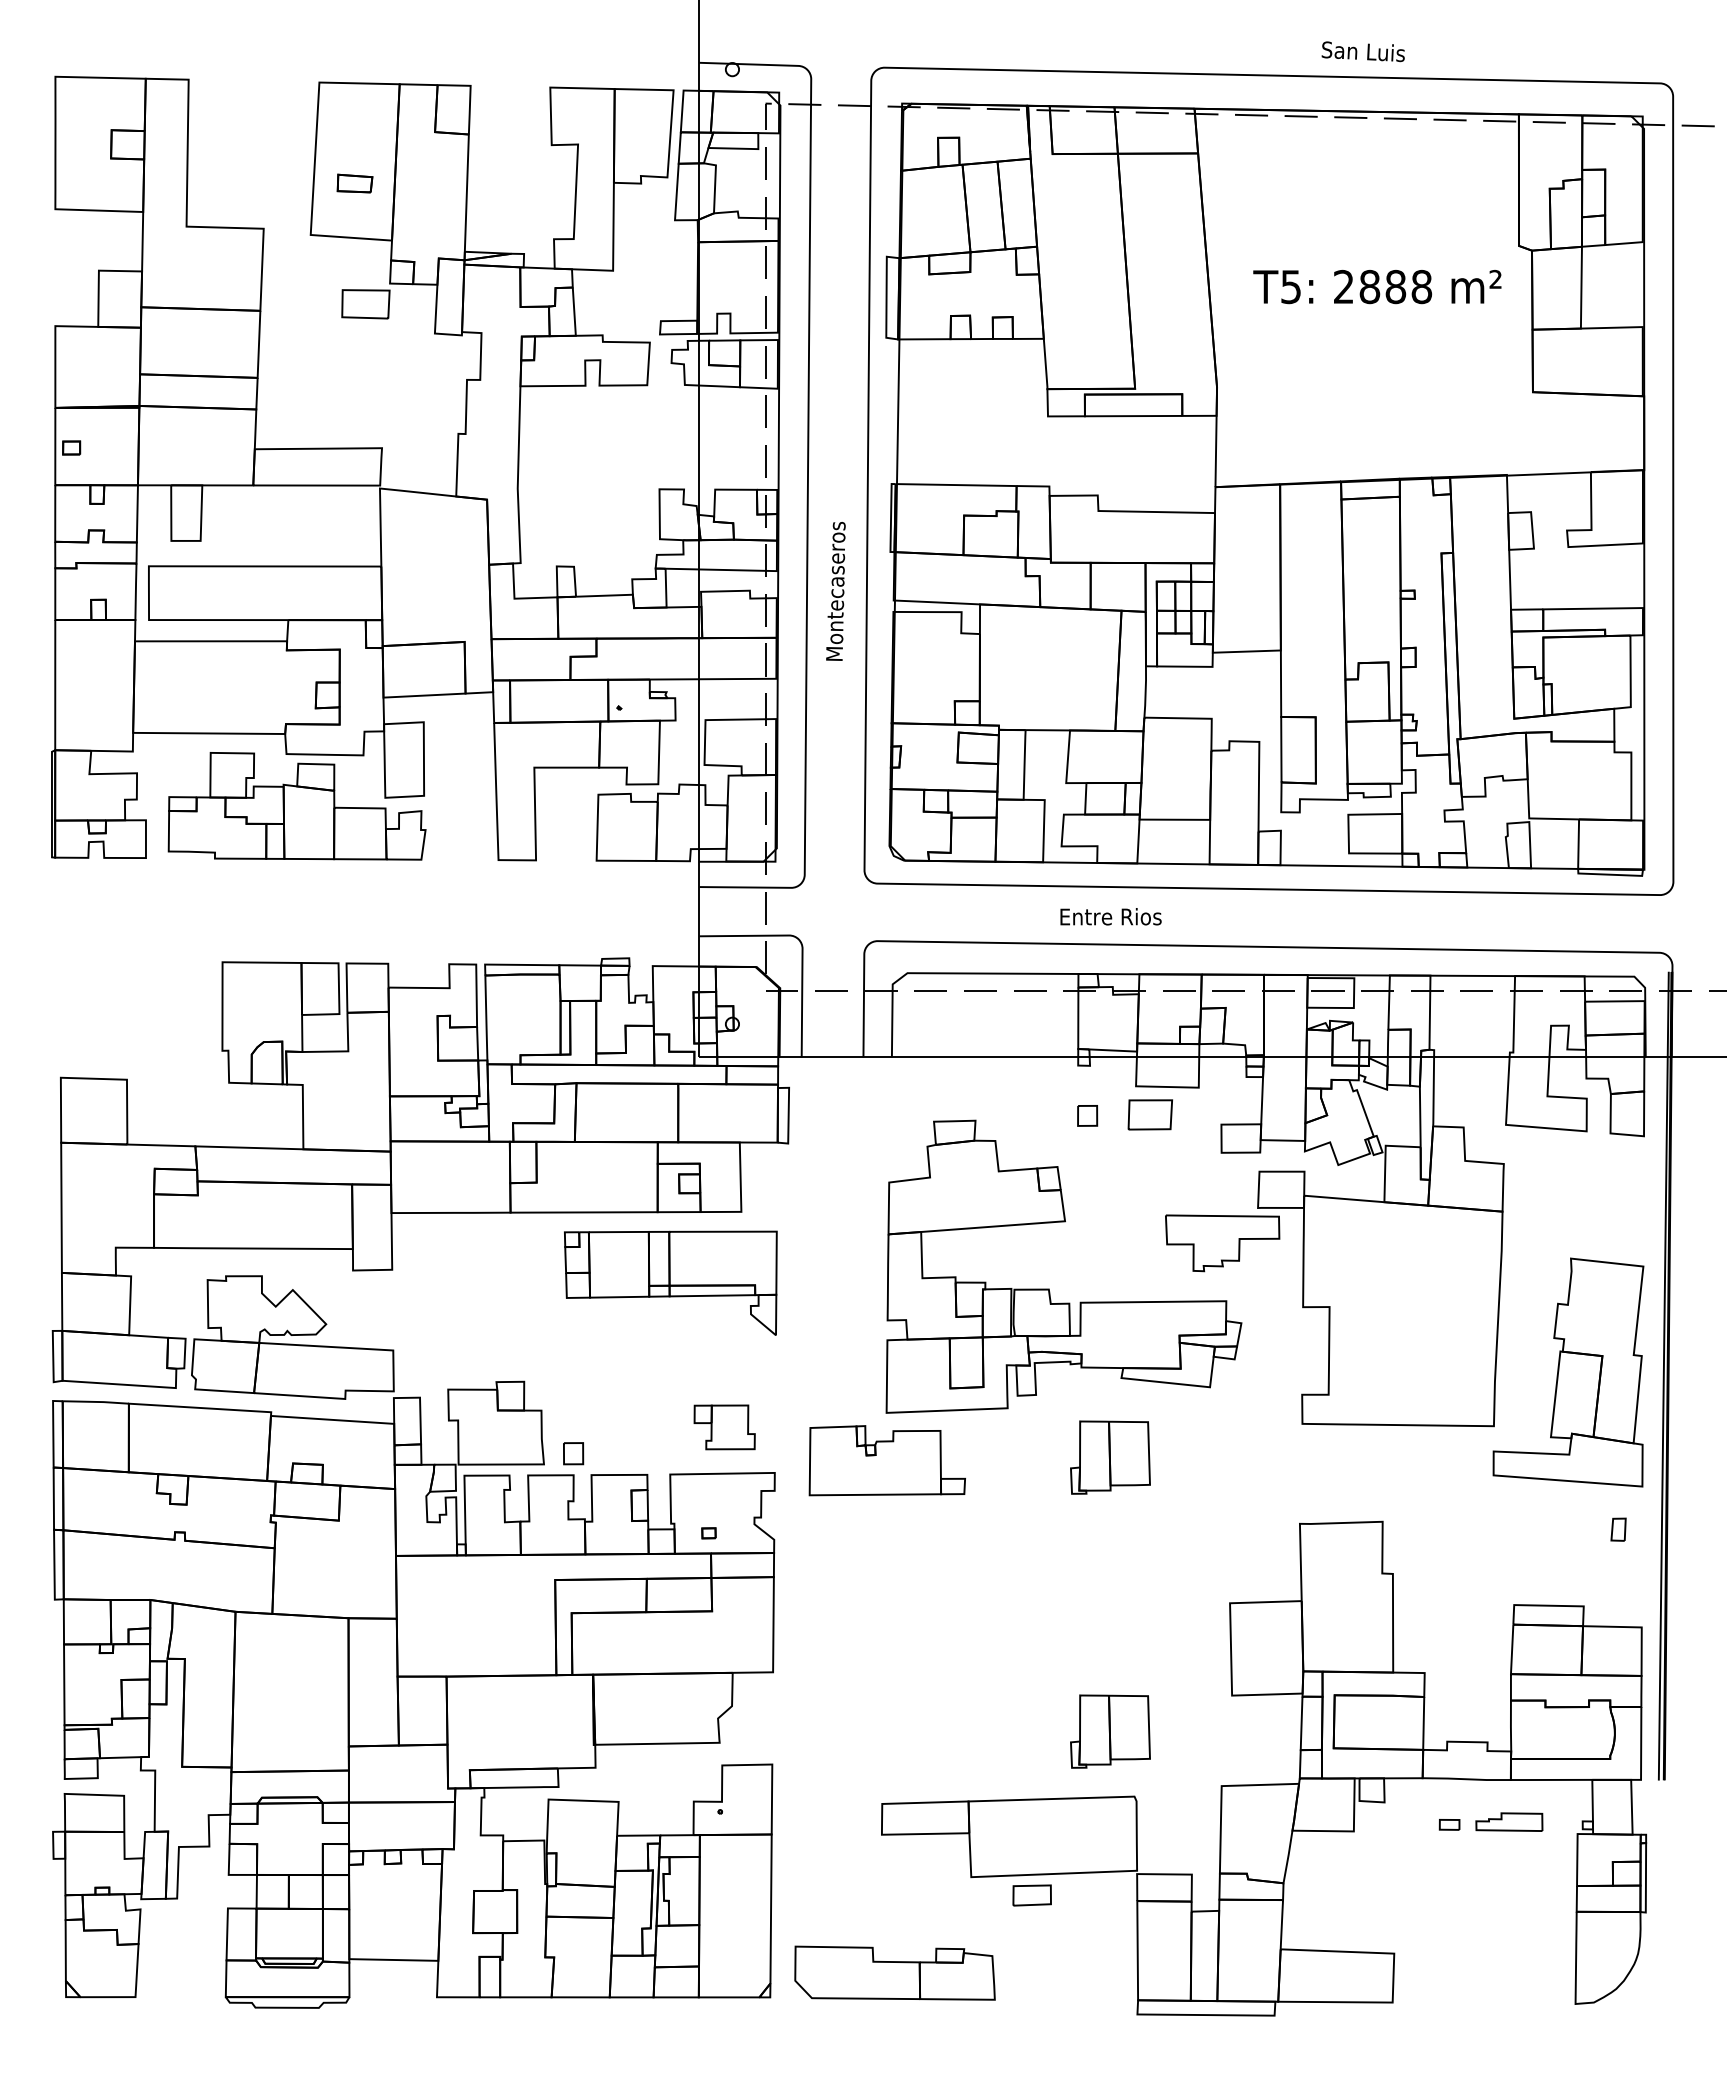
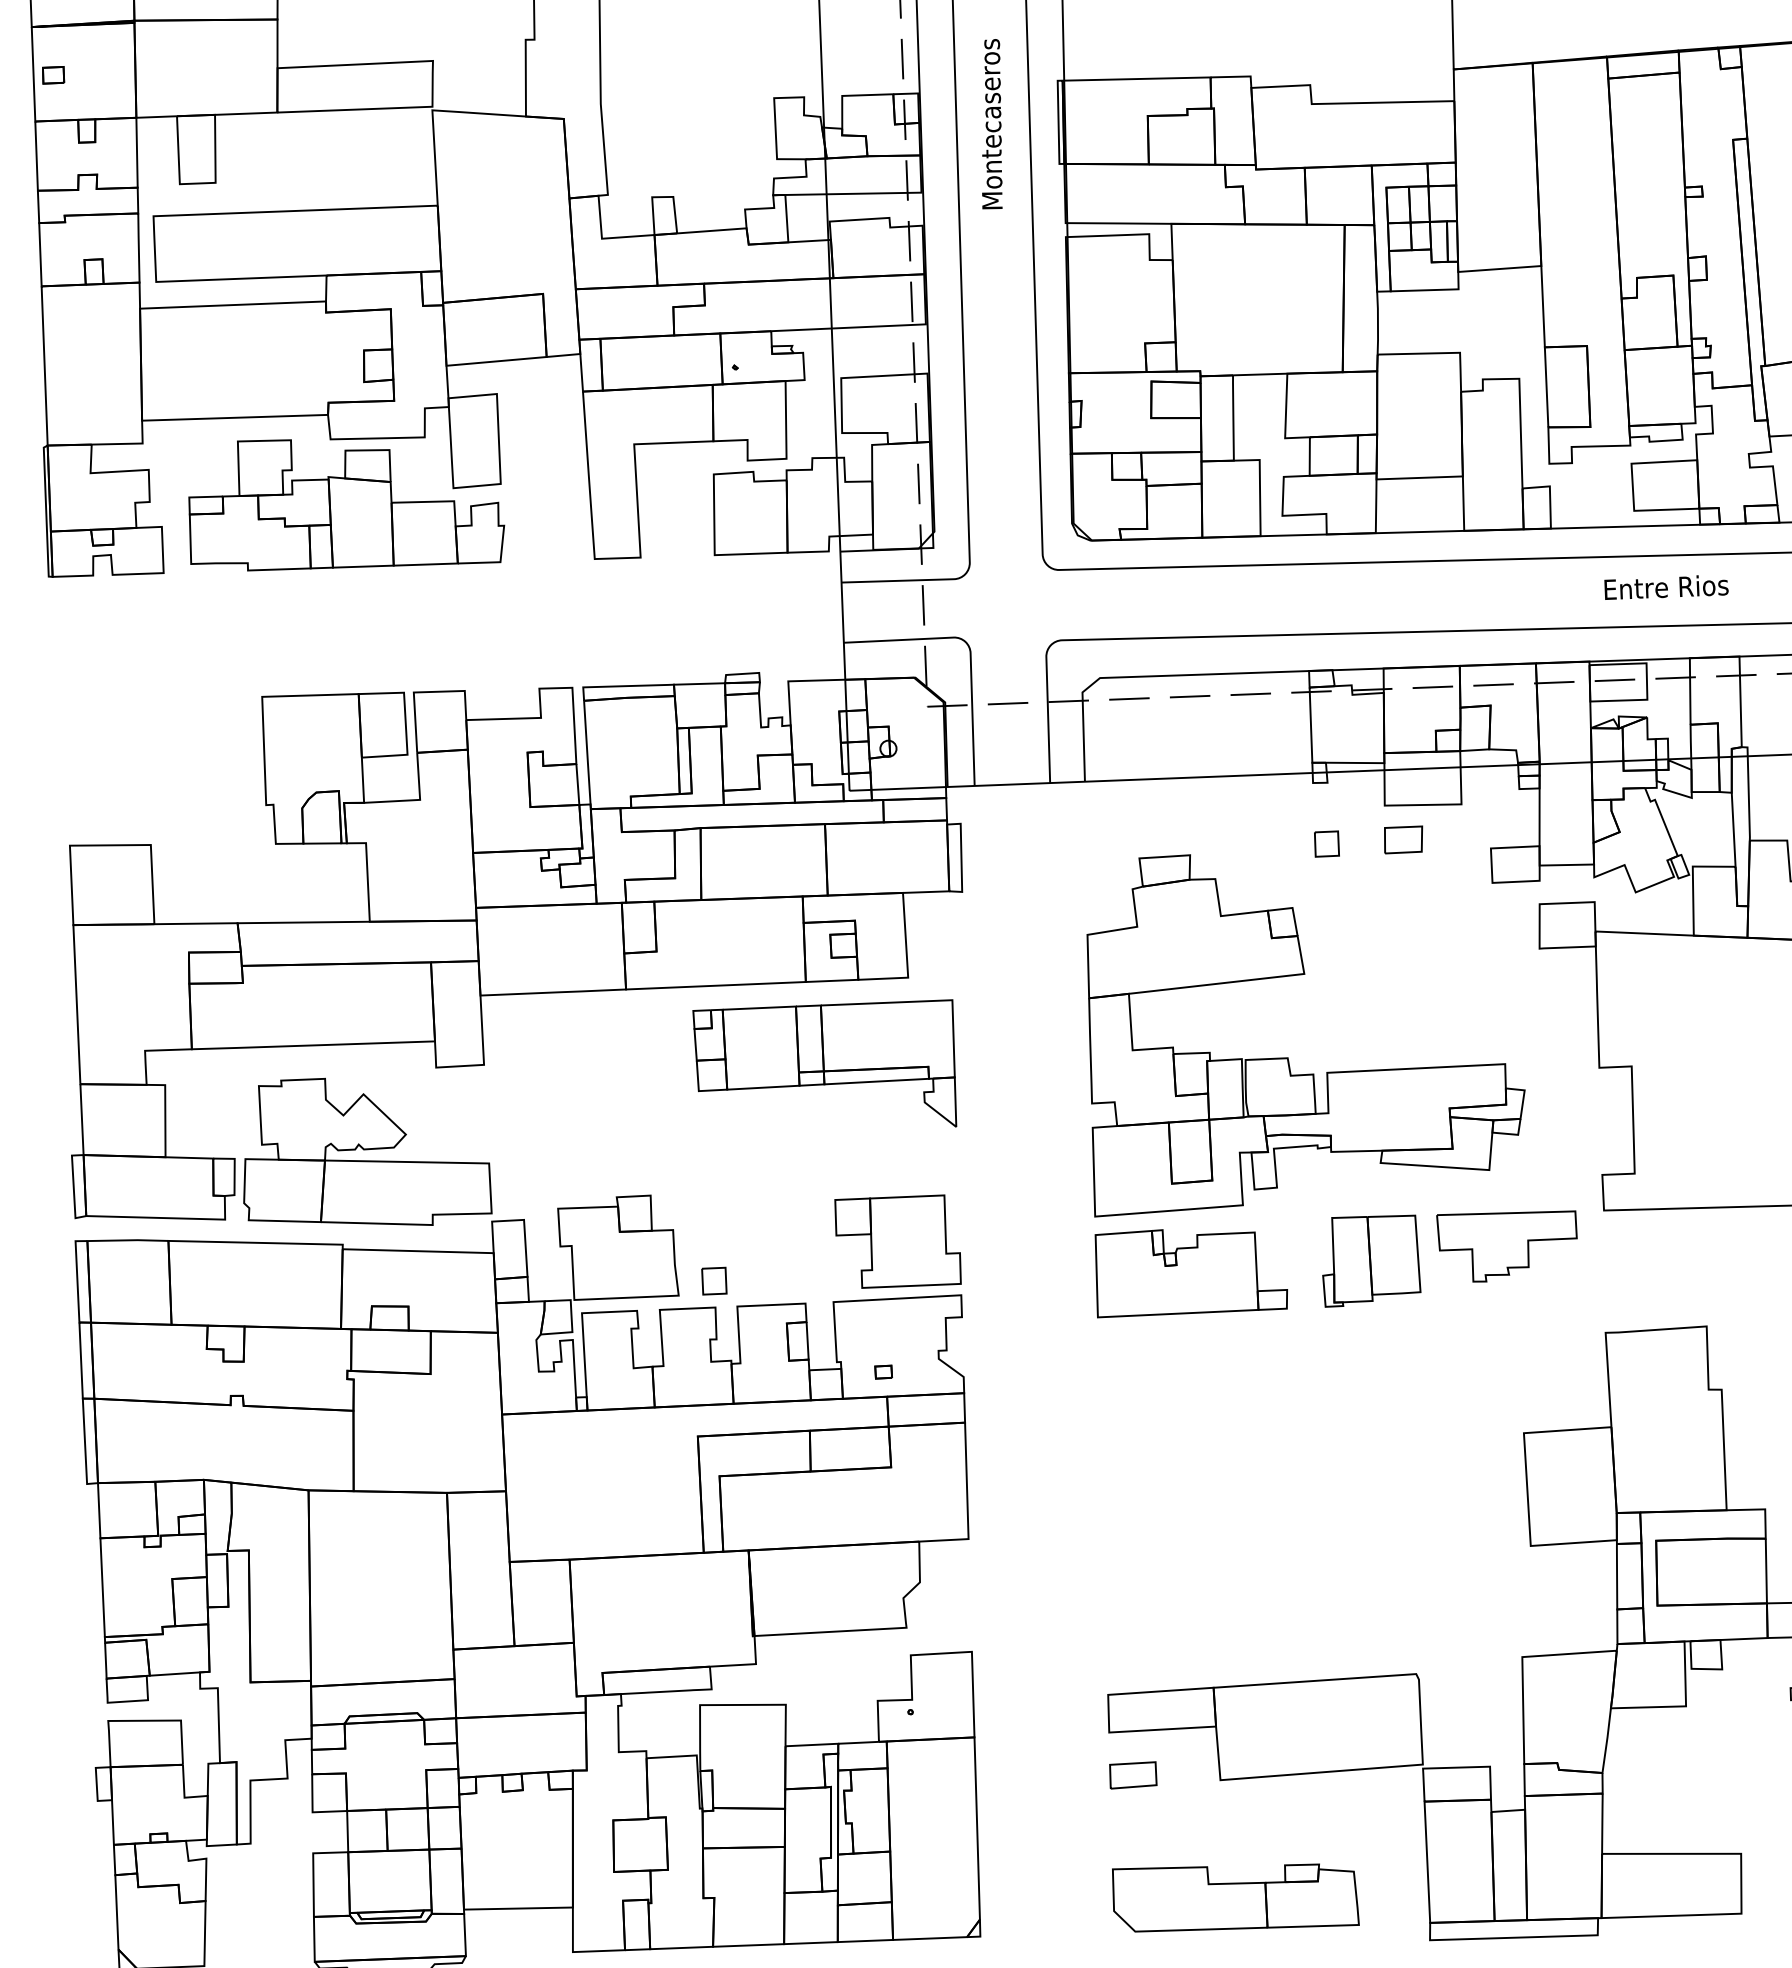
text: (835, 591) -> (990, 124), moved
text: (1110, 916) -> (1665, 586), moved
part: (1150, 1114) -> (1403, 839), size x0.71
part: (1222, 1243) -> (1507, 1246), moved
part: (724, 1427) -> (897, 1242), size x1.67
part: (886, 1460) -> (1190, 1271), moved
part: (1110, 1731) -> (1383, 1595), removed
part: (1031, 1895) -> (1132, 1775), moved
part: (894, 1972) -> (1234, 1896), moved

